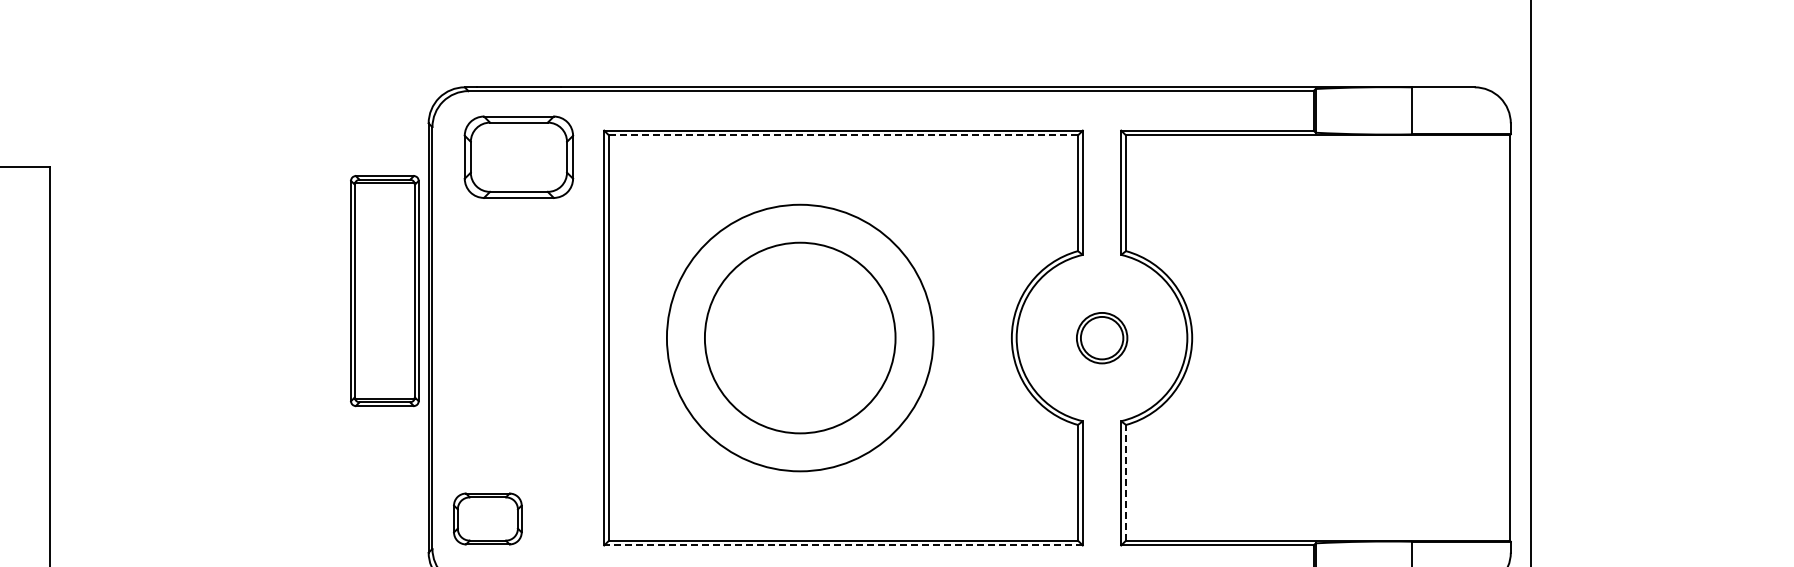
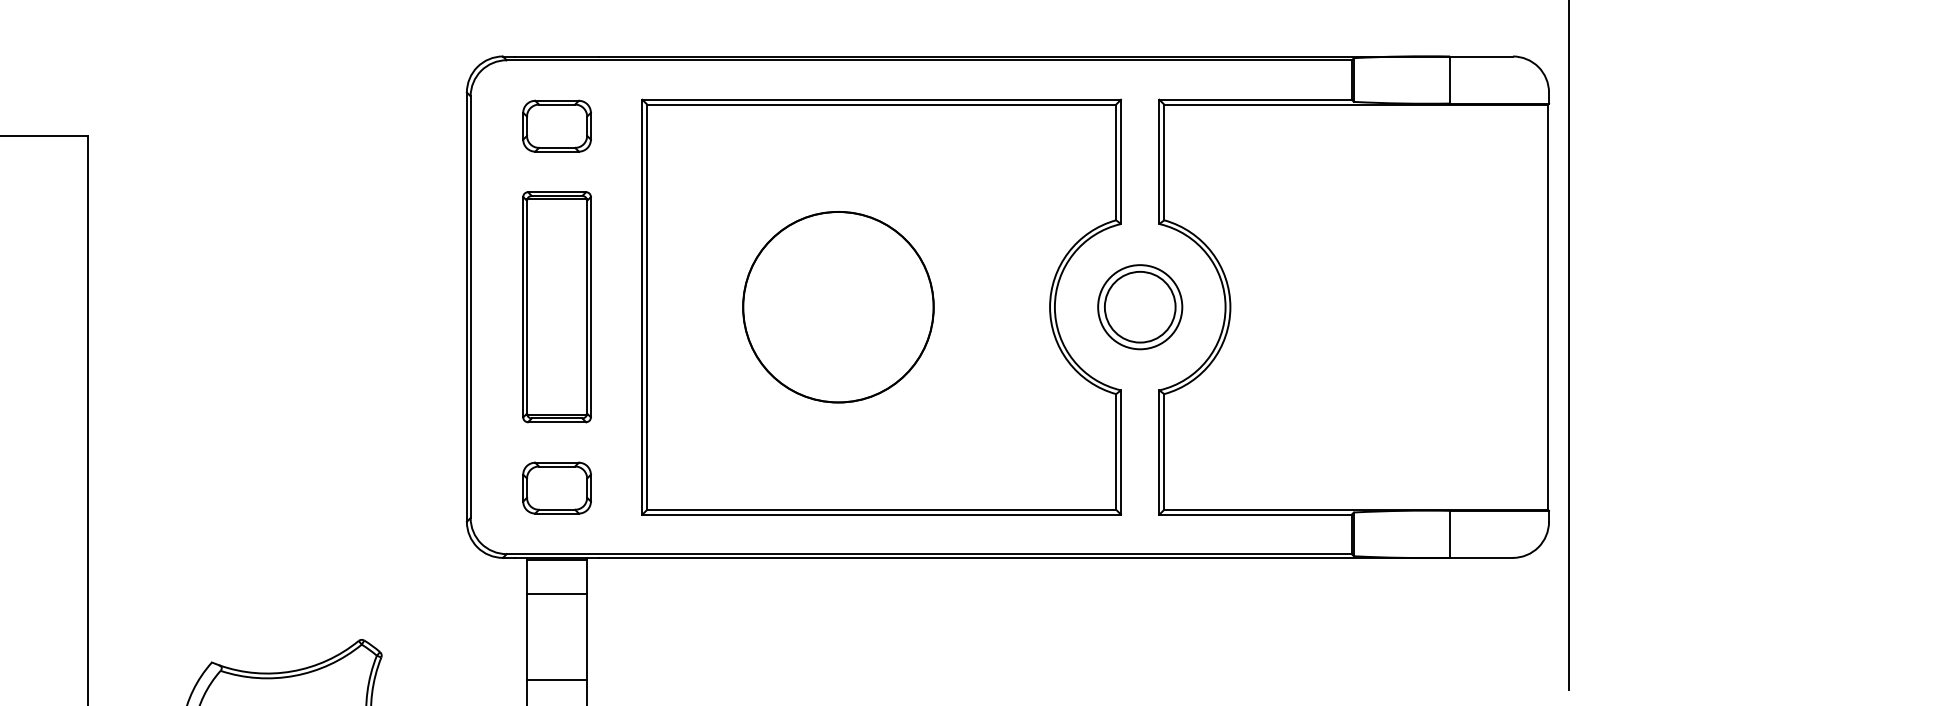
line: (844, 135) -> (882, 104), dashed -> solid
part: (518, 156) -> (556, 125), size x0.62
part: (384, 291) -> (556, 307), moved
circle: (800, 338) -> (838, 307), size x0.71
part: (1102, 338) -> (1140, 307), size x1.67
line: (1126, 482) -> (1164, 451), dashed -> solid
part: (487, 518) -> (556, 487), moved
line: (843, 545) -> (881, 514), dashed -> solid

